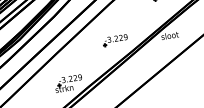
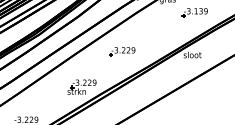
part: (115, 39) -> (122, 51), moved

